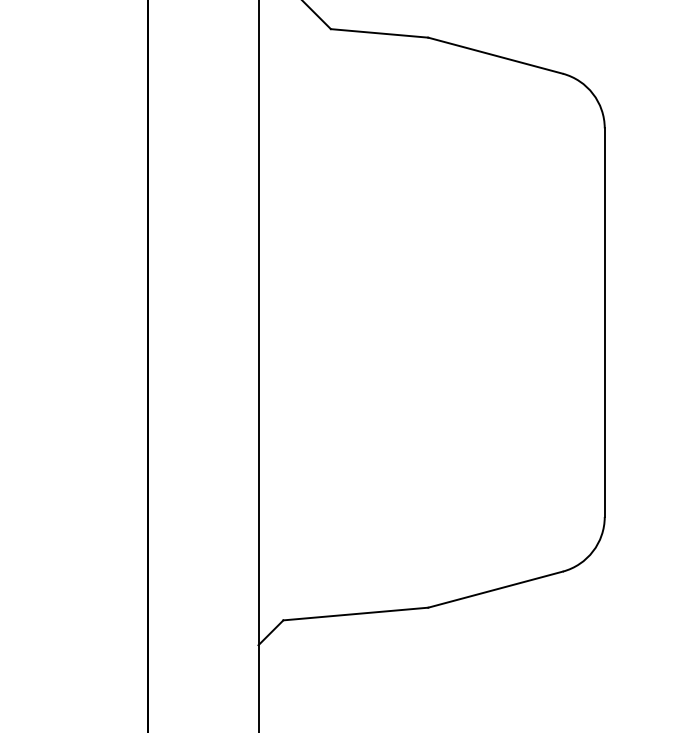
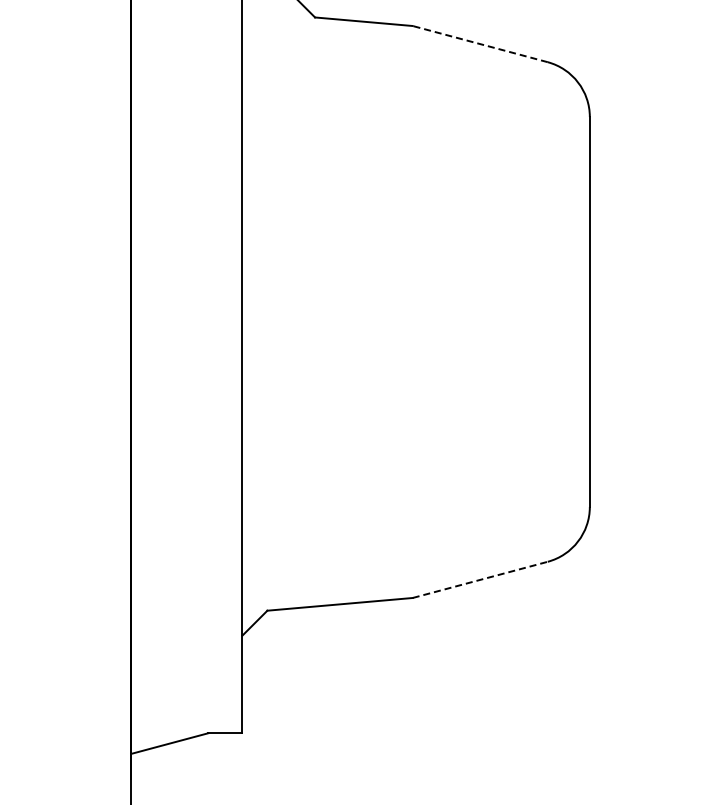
line: (495, 56) -> (480, 44), solid -> dashed
line: (495, 589) -> (480, 579), solid -> dashed

